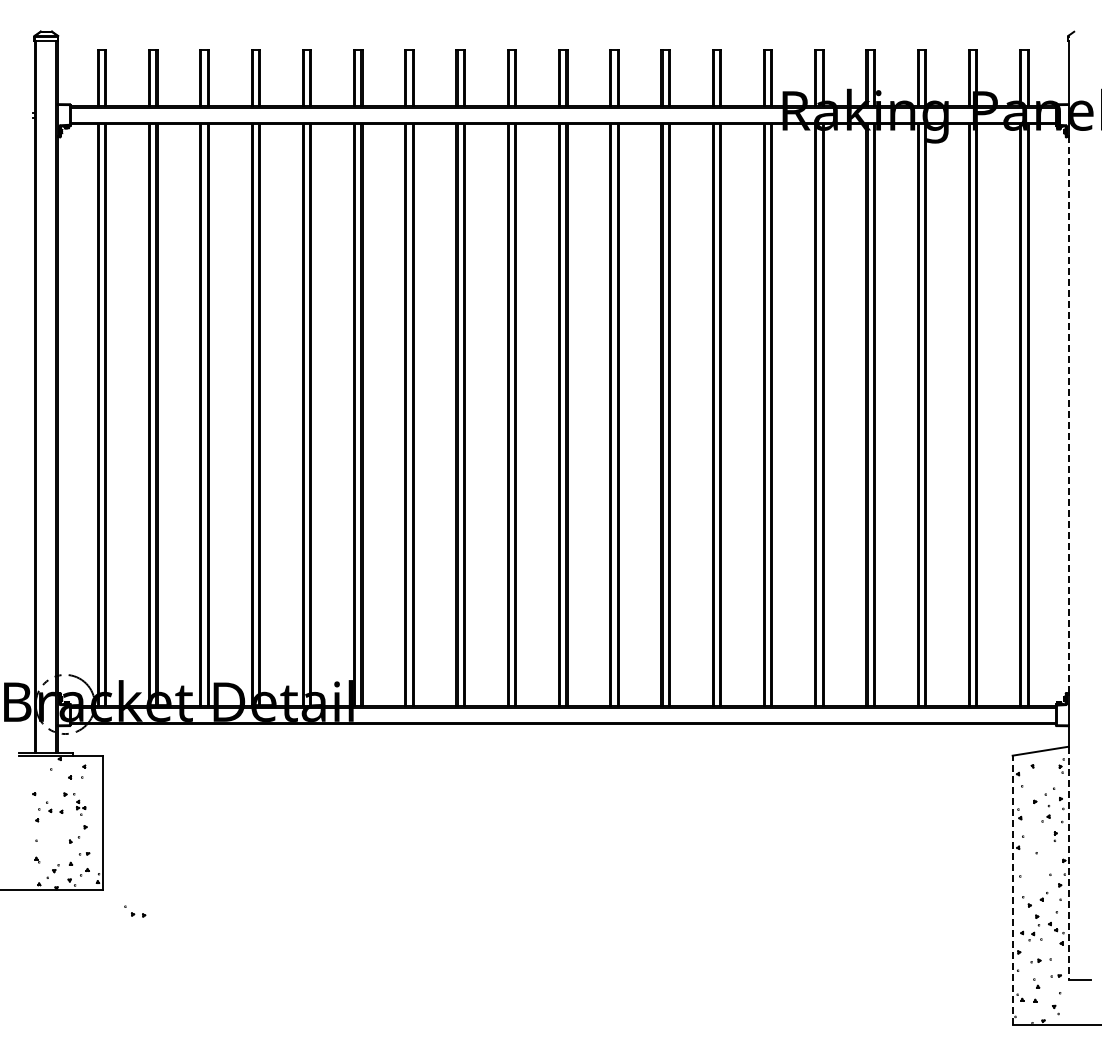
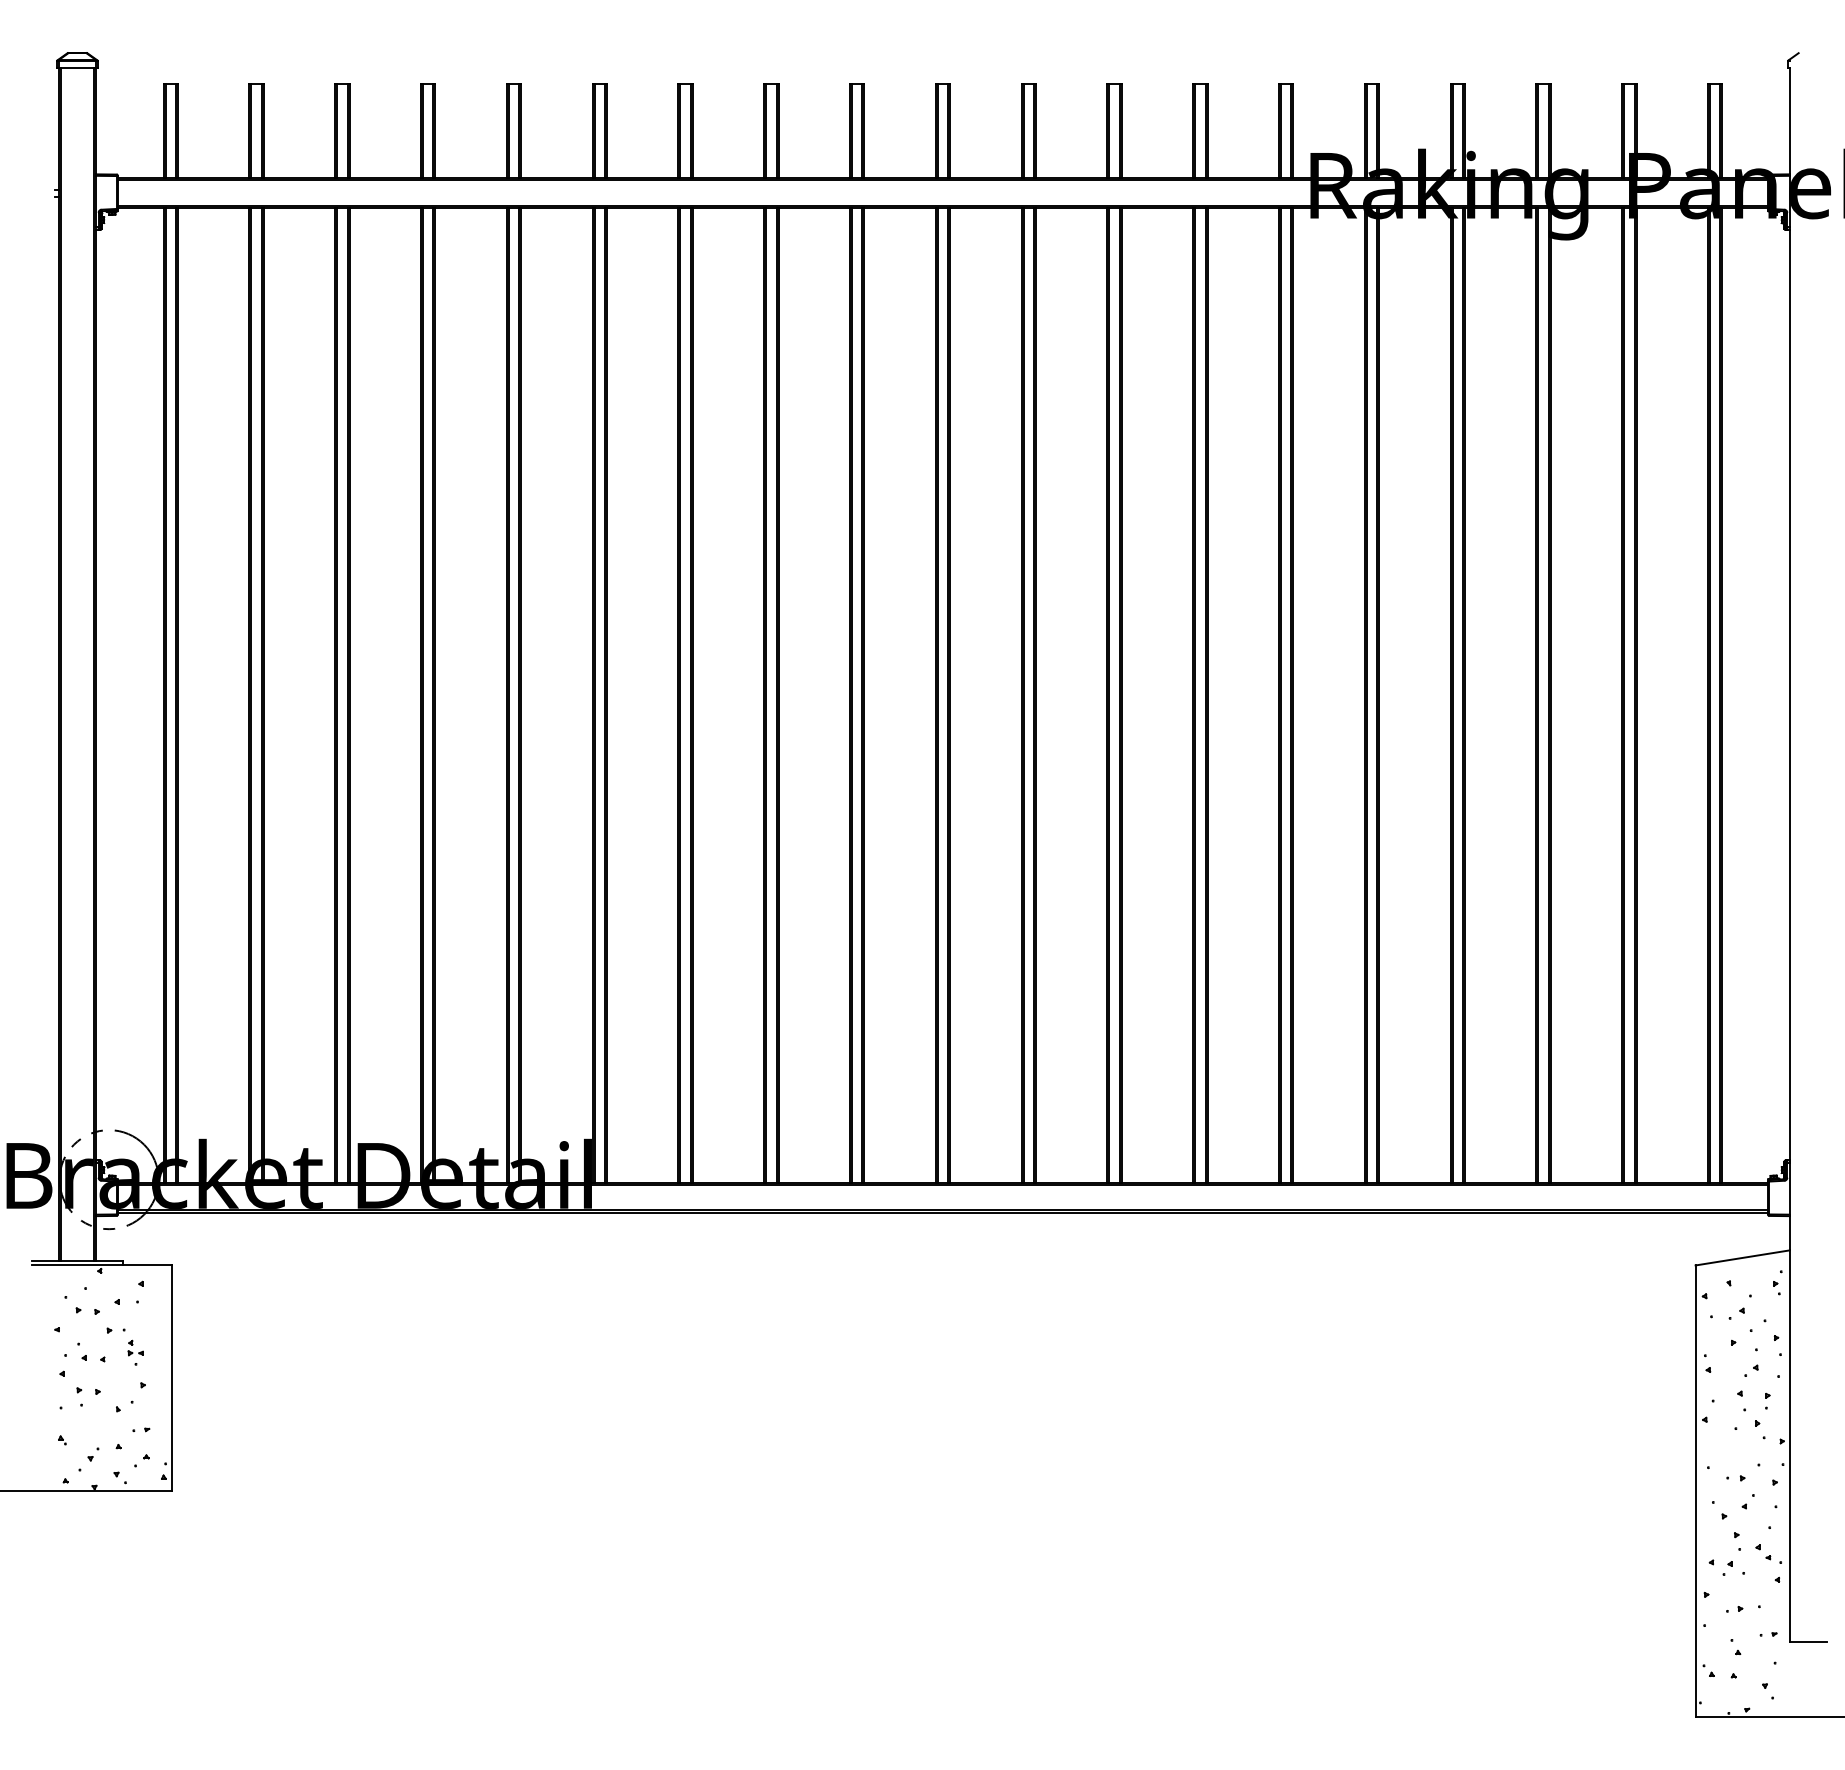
line: (1068, 414) -> (1789, 694), dashed -> solid
part: (1039, 780) -> (1740, 1306), added
part: (52, 834) -> (87, 1397), added
part: (1045, 844) -> (1750, 1414), added
line: (1068, 863) -> (1789, 1445), dashed -> solid
part: (1036, 882) -> (1735, 1477), added
line: (1012, 890) -> (1695, 1491), dashed -> solid
part: (135, 911) -> (82, 1305), moved

